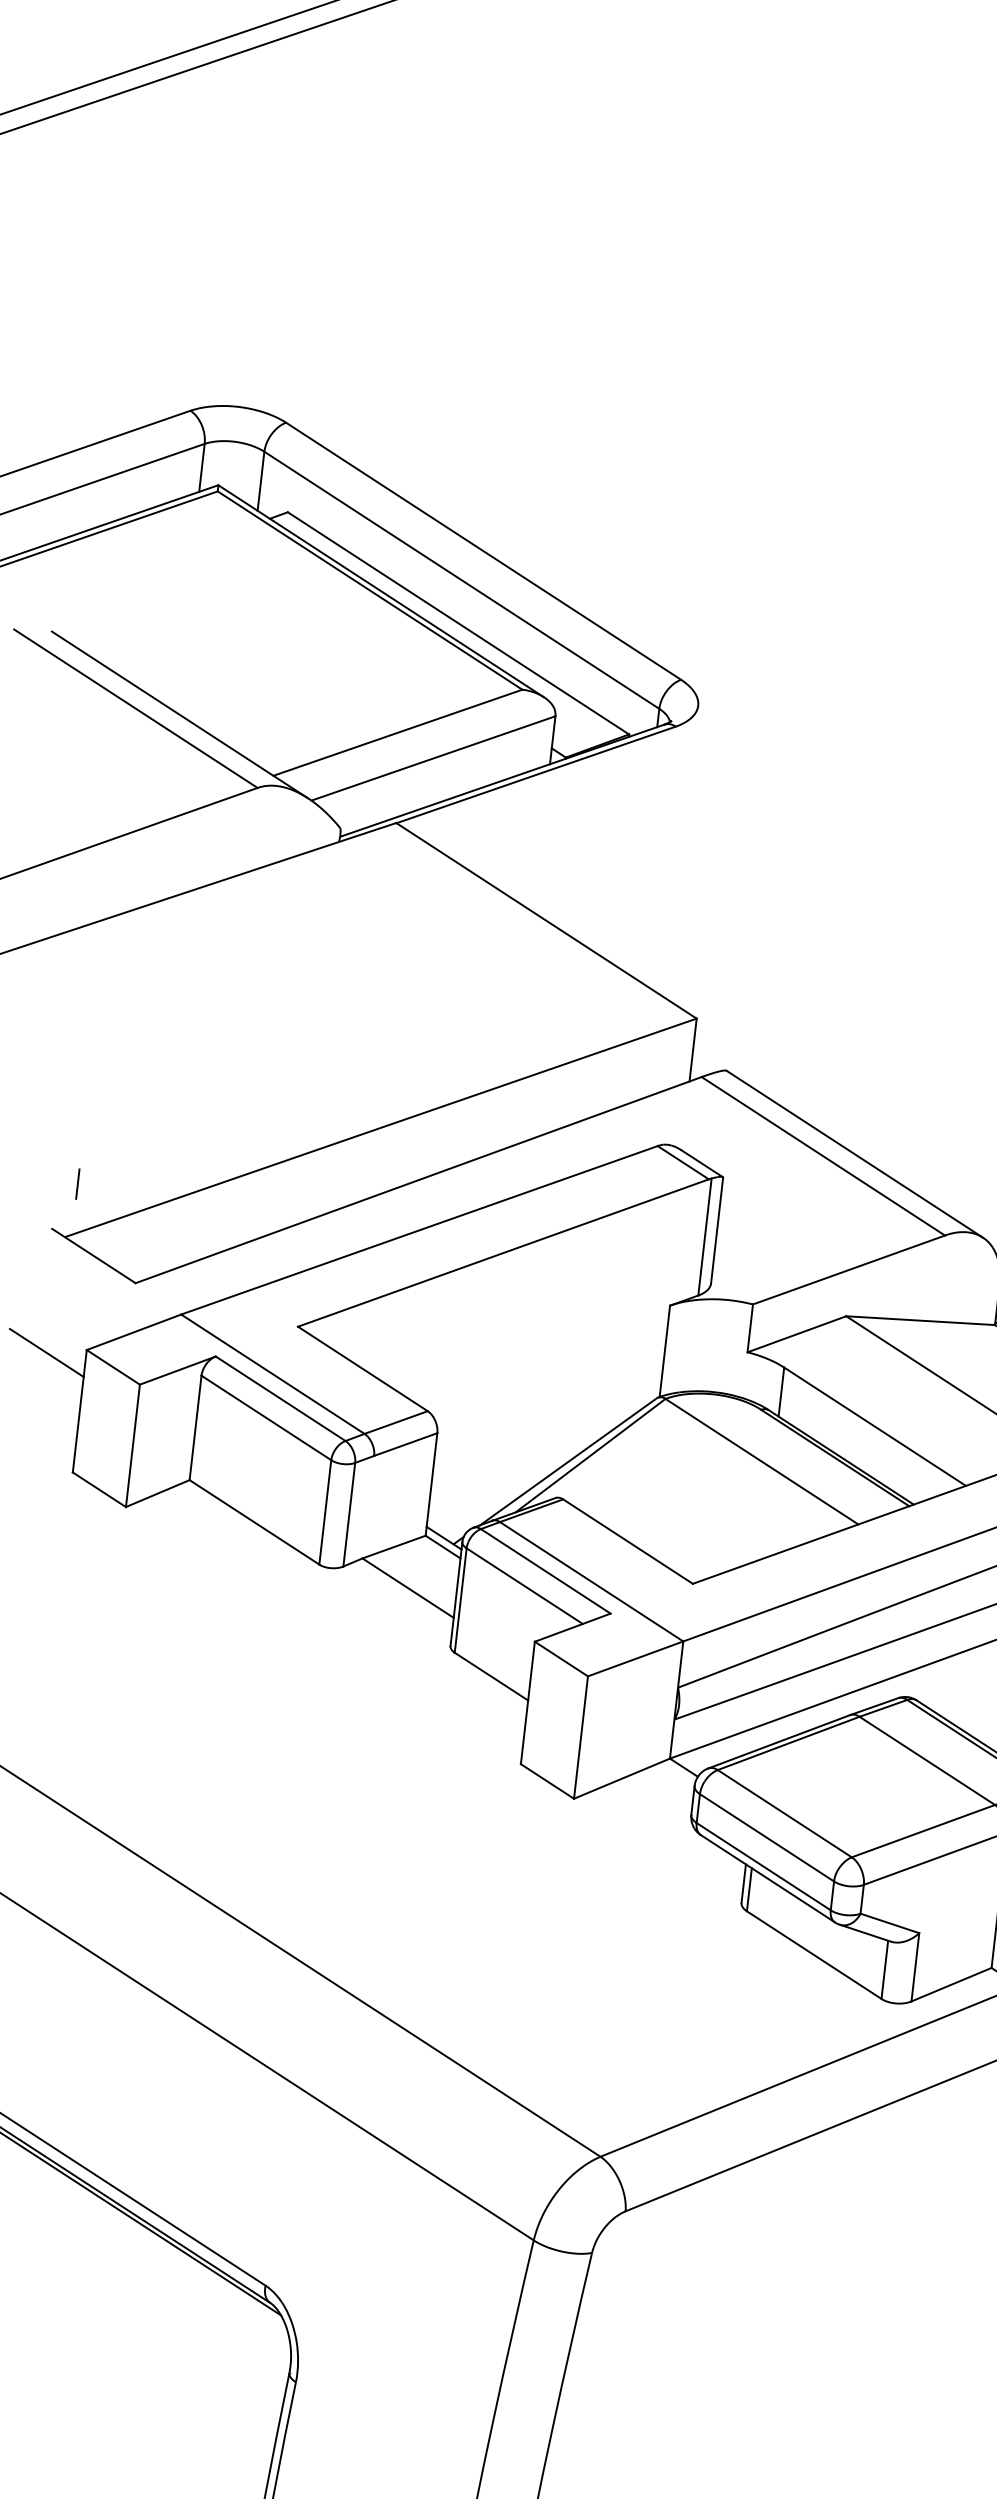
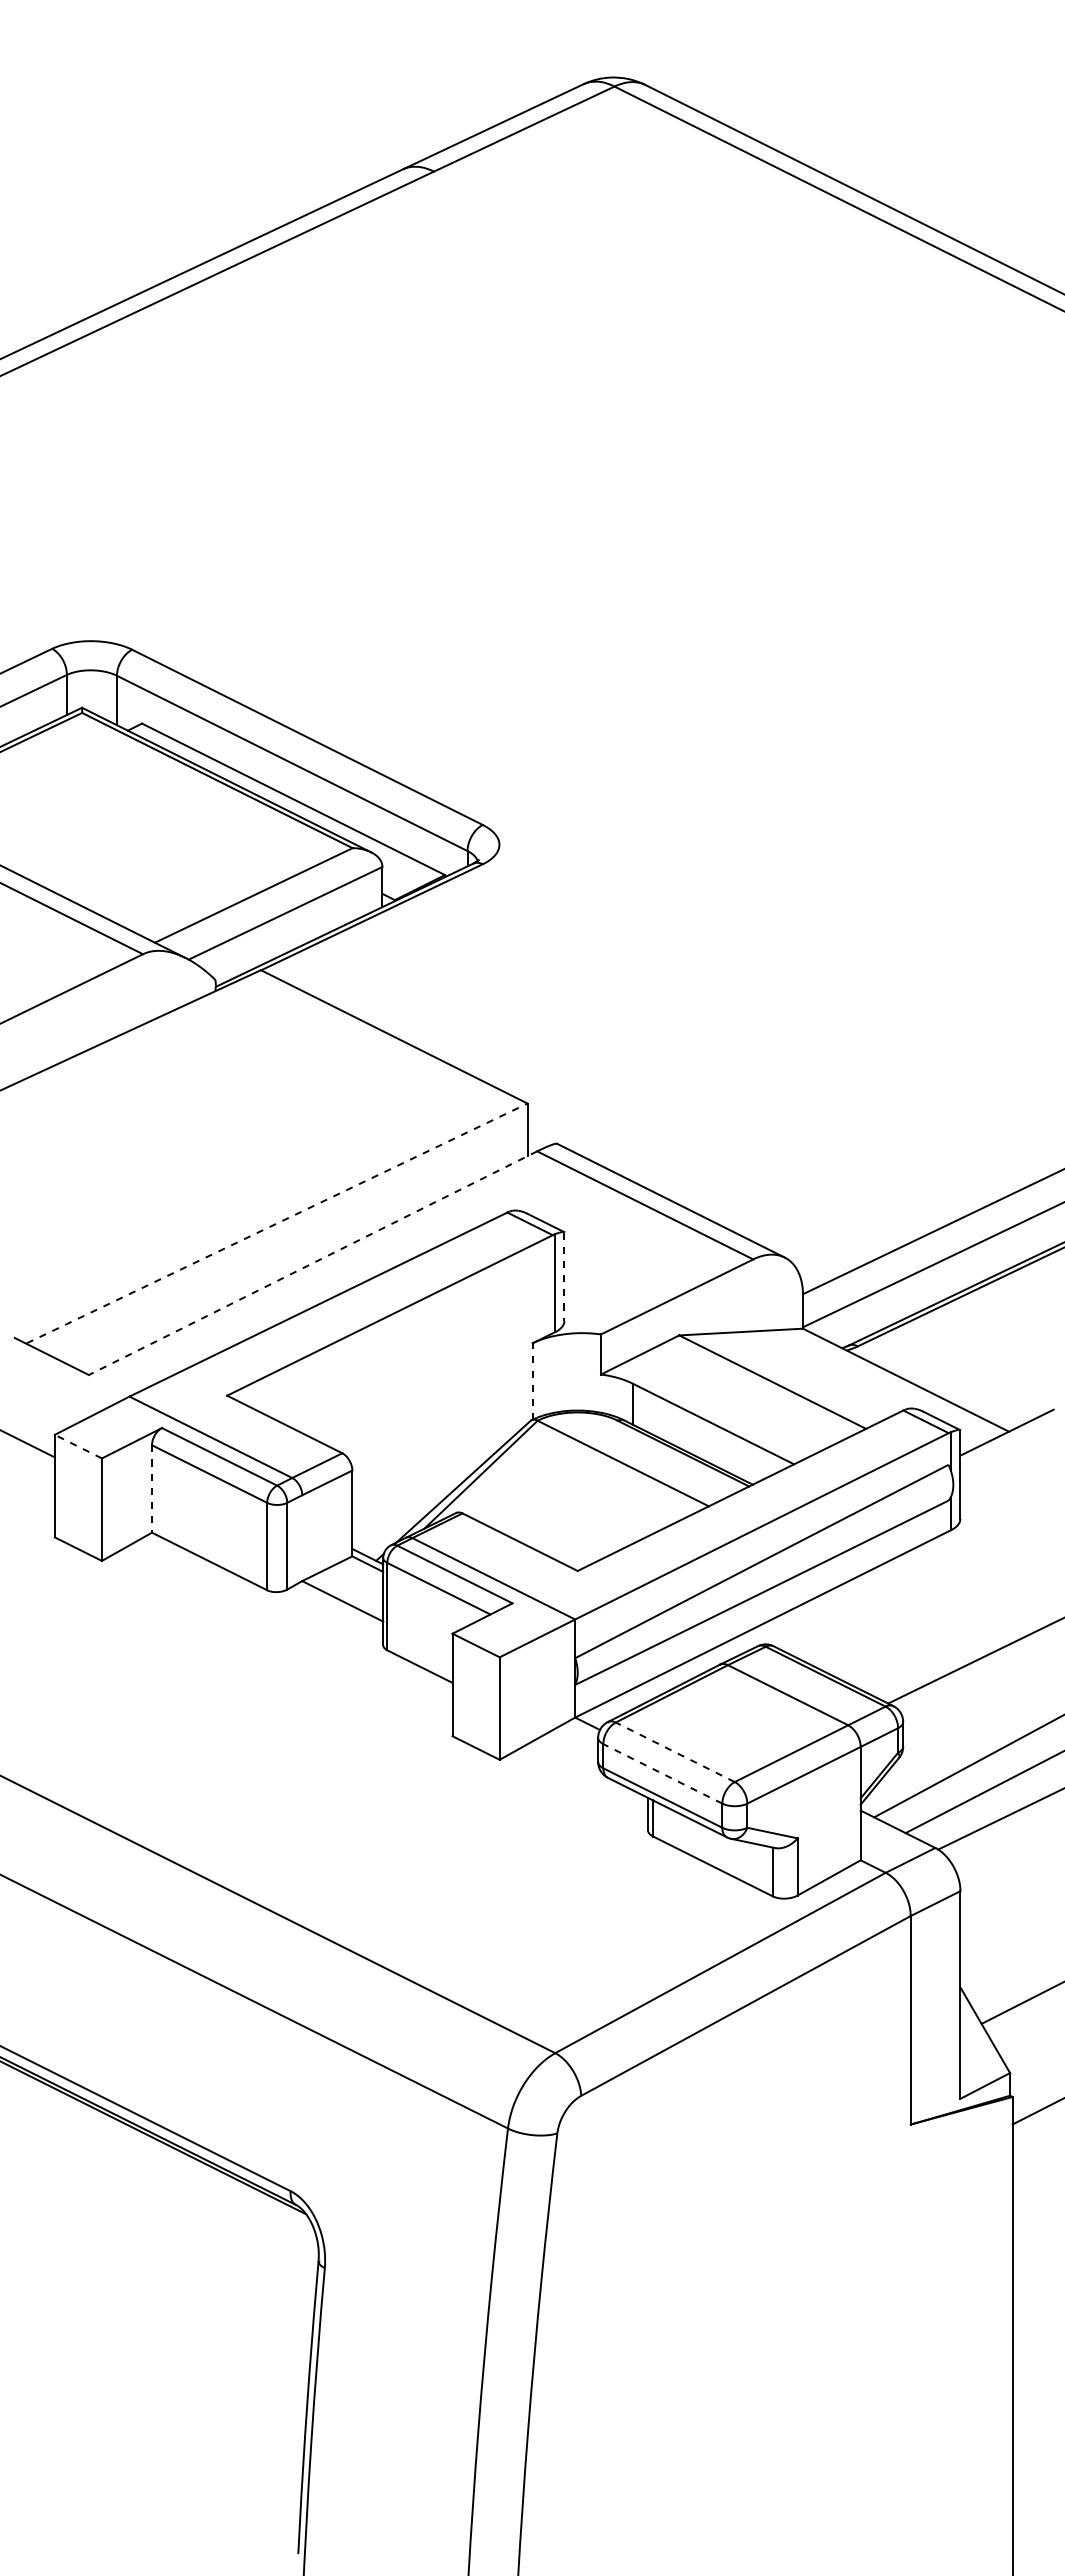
line: (381, 1127) -> (277, 1223), solid -> dashed
line: (419, 1180) -> (313, 1263), solid -> dashed
line: (77, 1183) -> (31, 1298), removed
line: (717, 1231) -> (564, 1277), solid -> dashed
line: (664, 1351) -> (532, 1381), solid -> dashed
line: (112, 1367) -> (77, 1446), solid -> dashed
line: (196, 1427) -> (152, 1488), solid -> dashed
line: (785, 1813) -> (675, 1752), solid -> dashed
line: (766, 1837) -> (662, 1773), solid -> dashed

